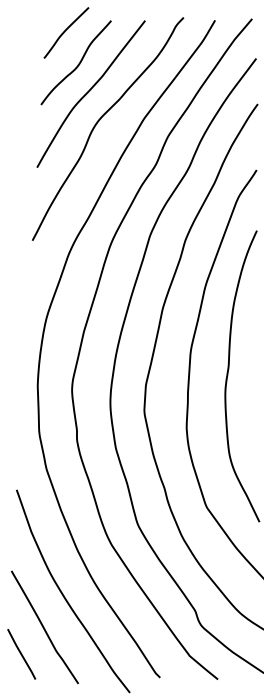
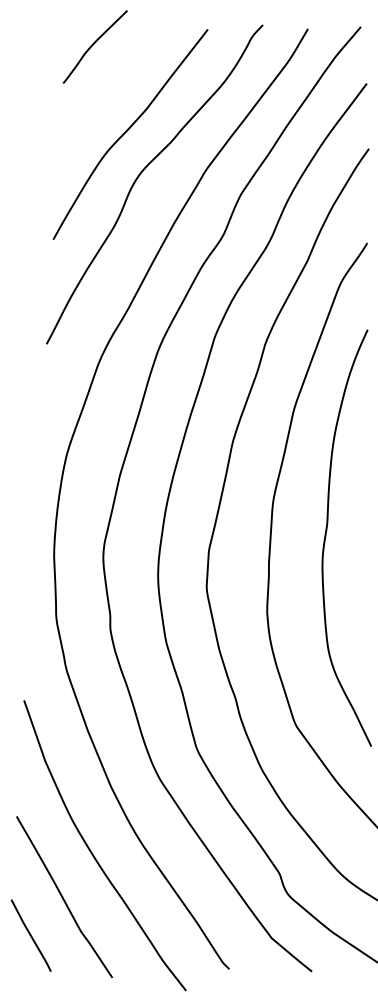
curve: (77, 64) -> (111, 92), removed

